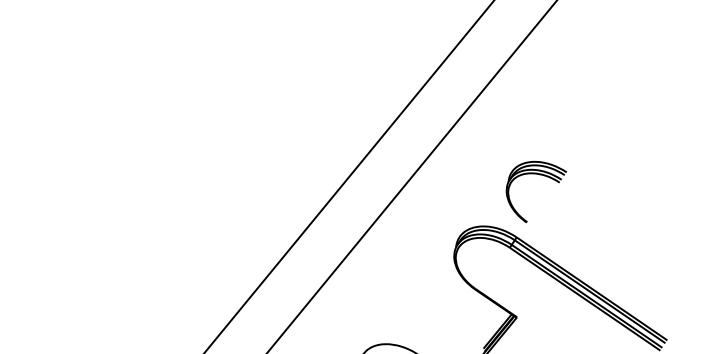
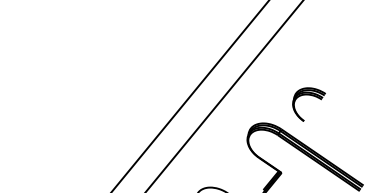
part: (542, 177) -> (312, 96), moved

